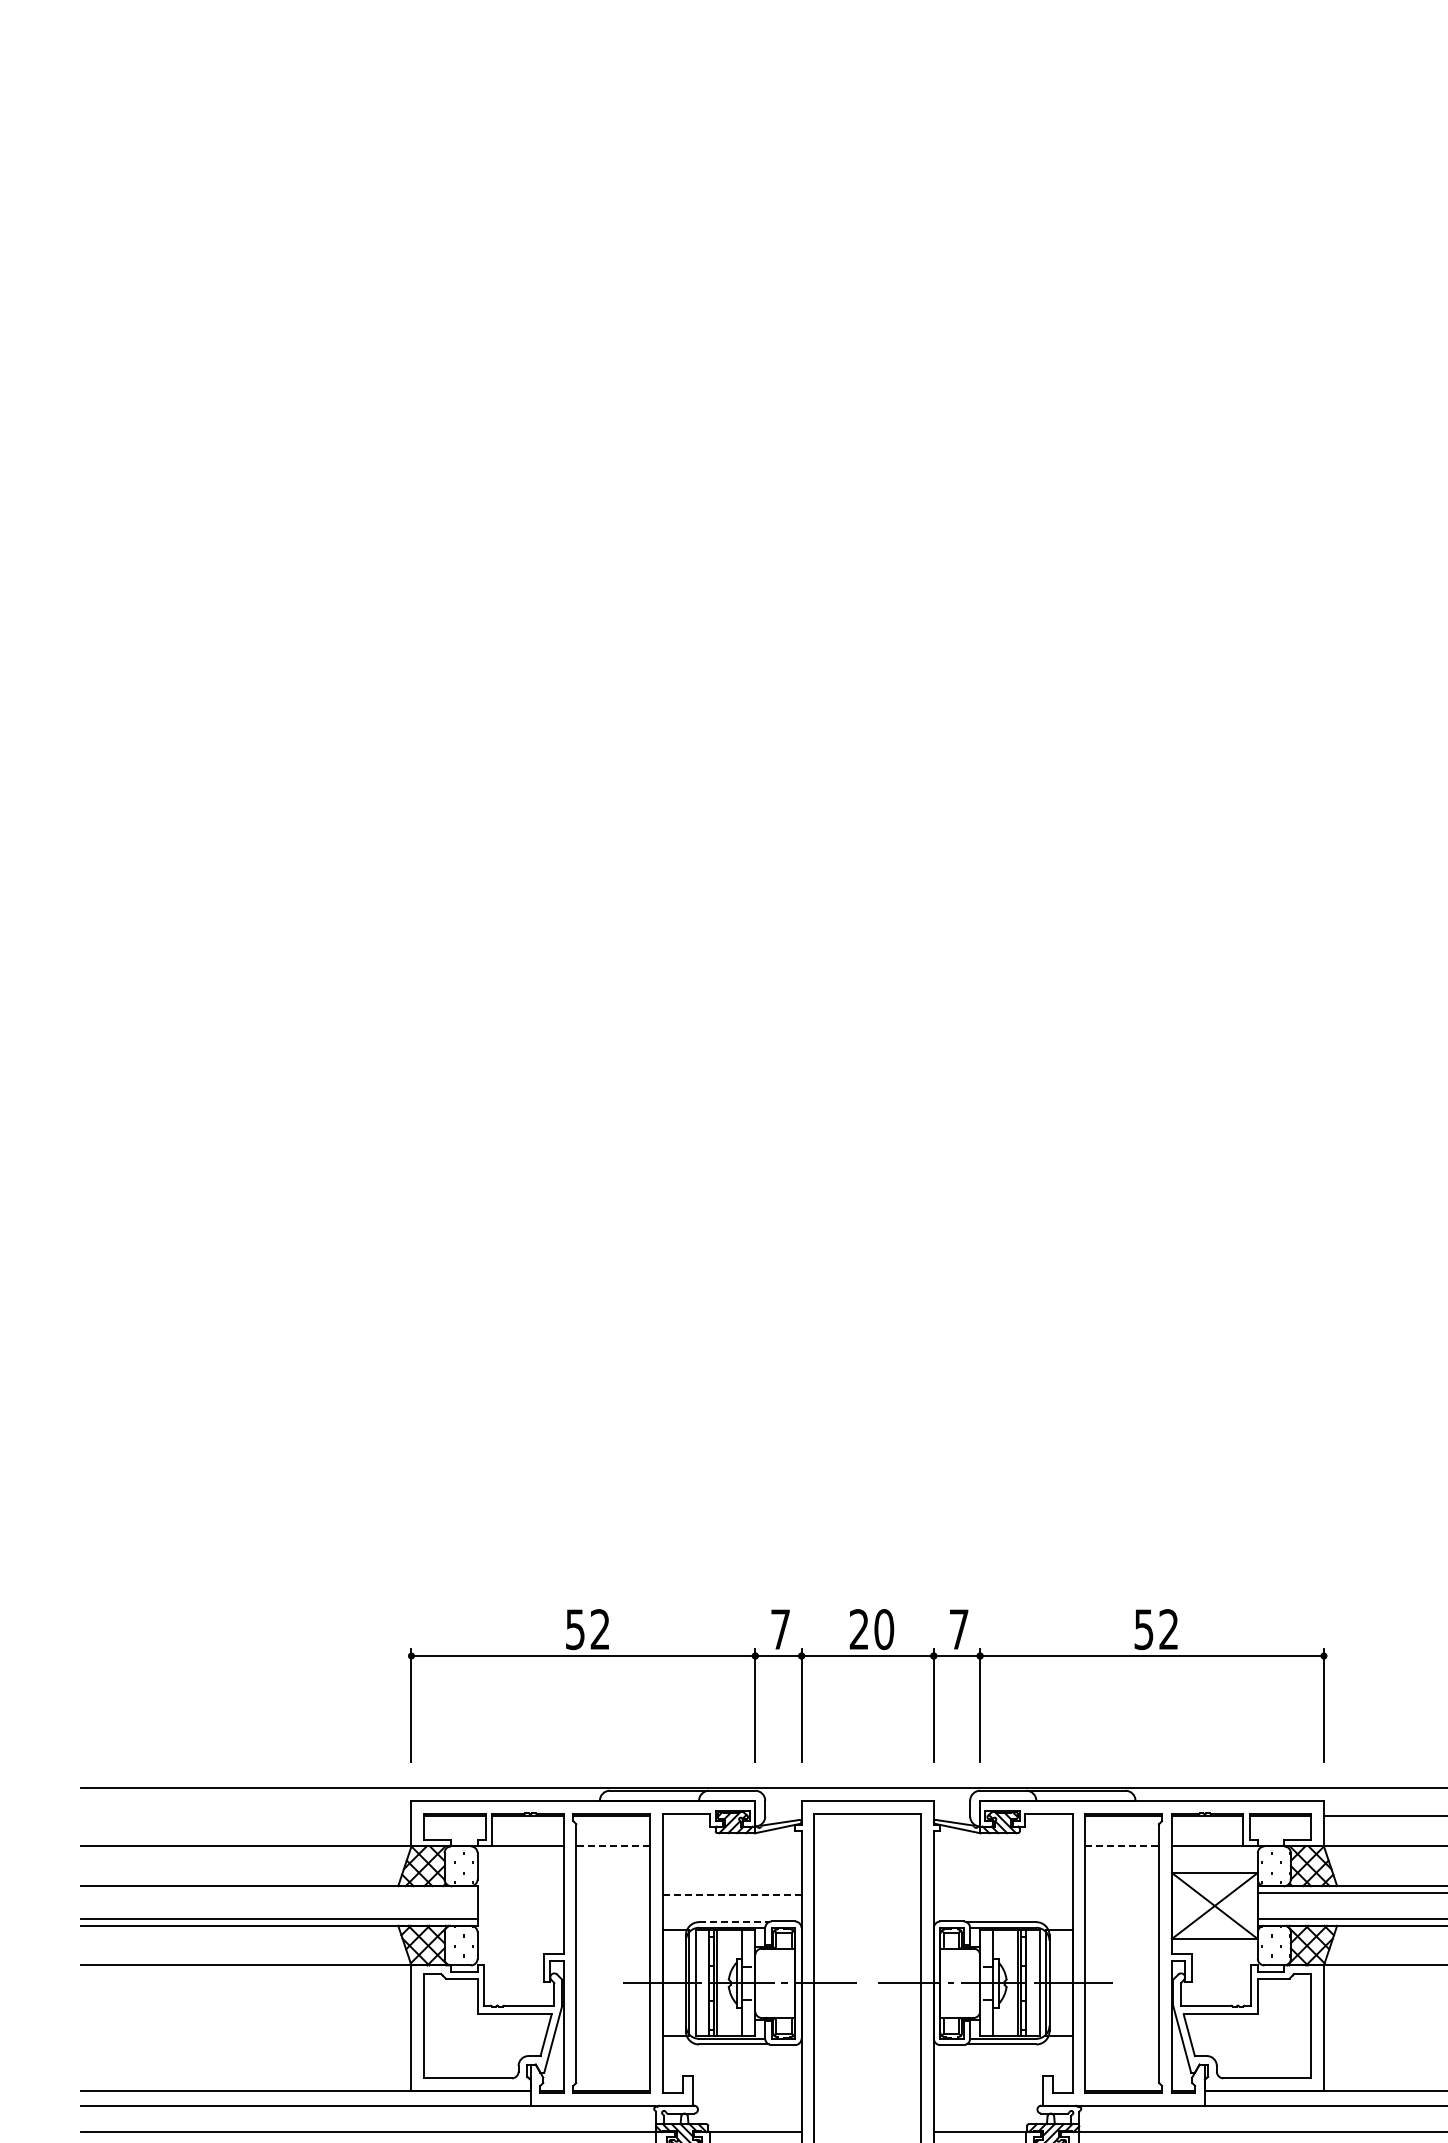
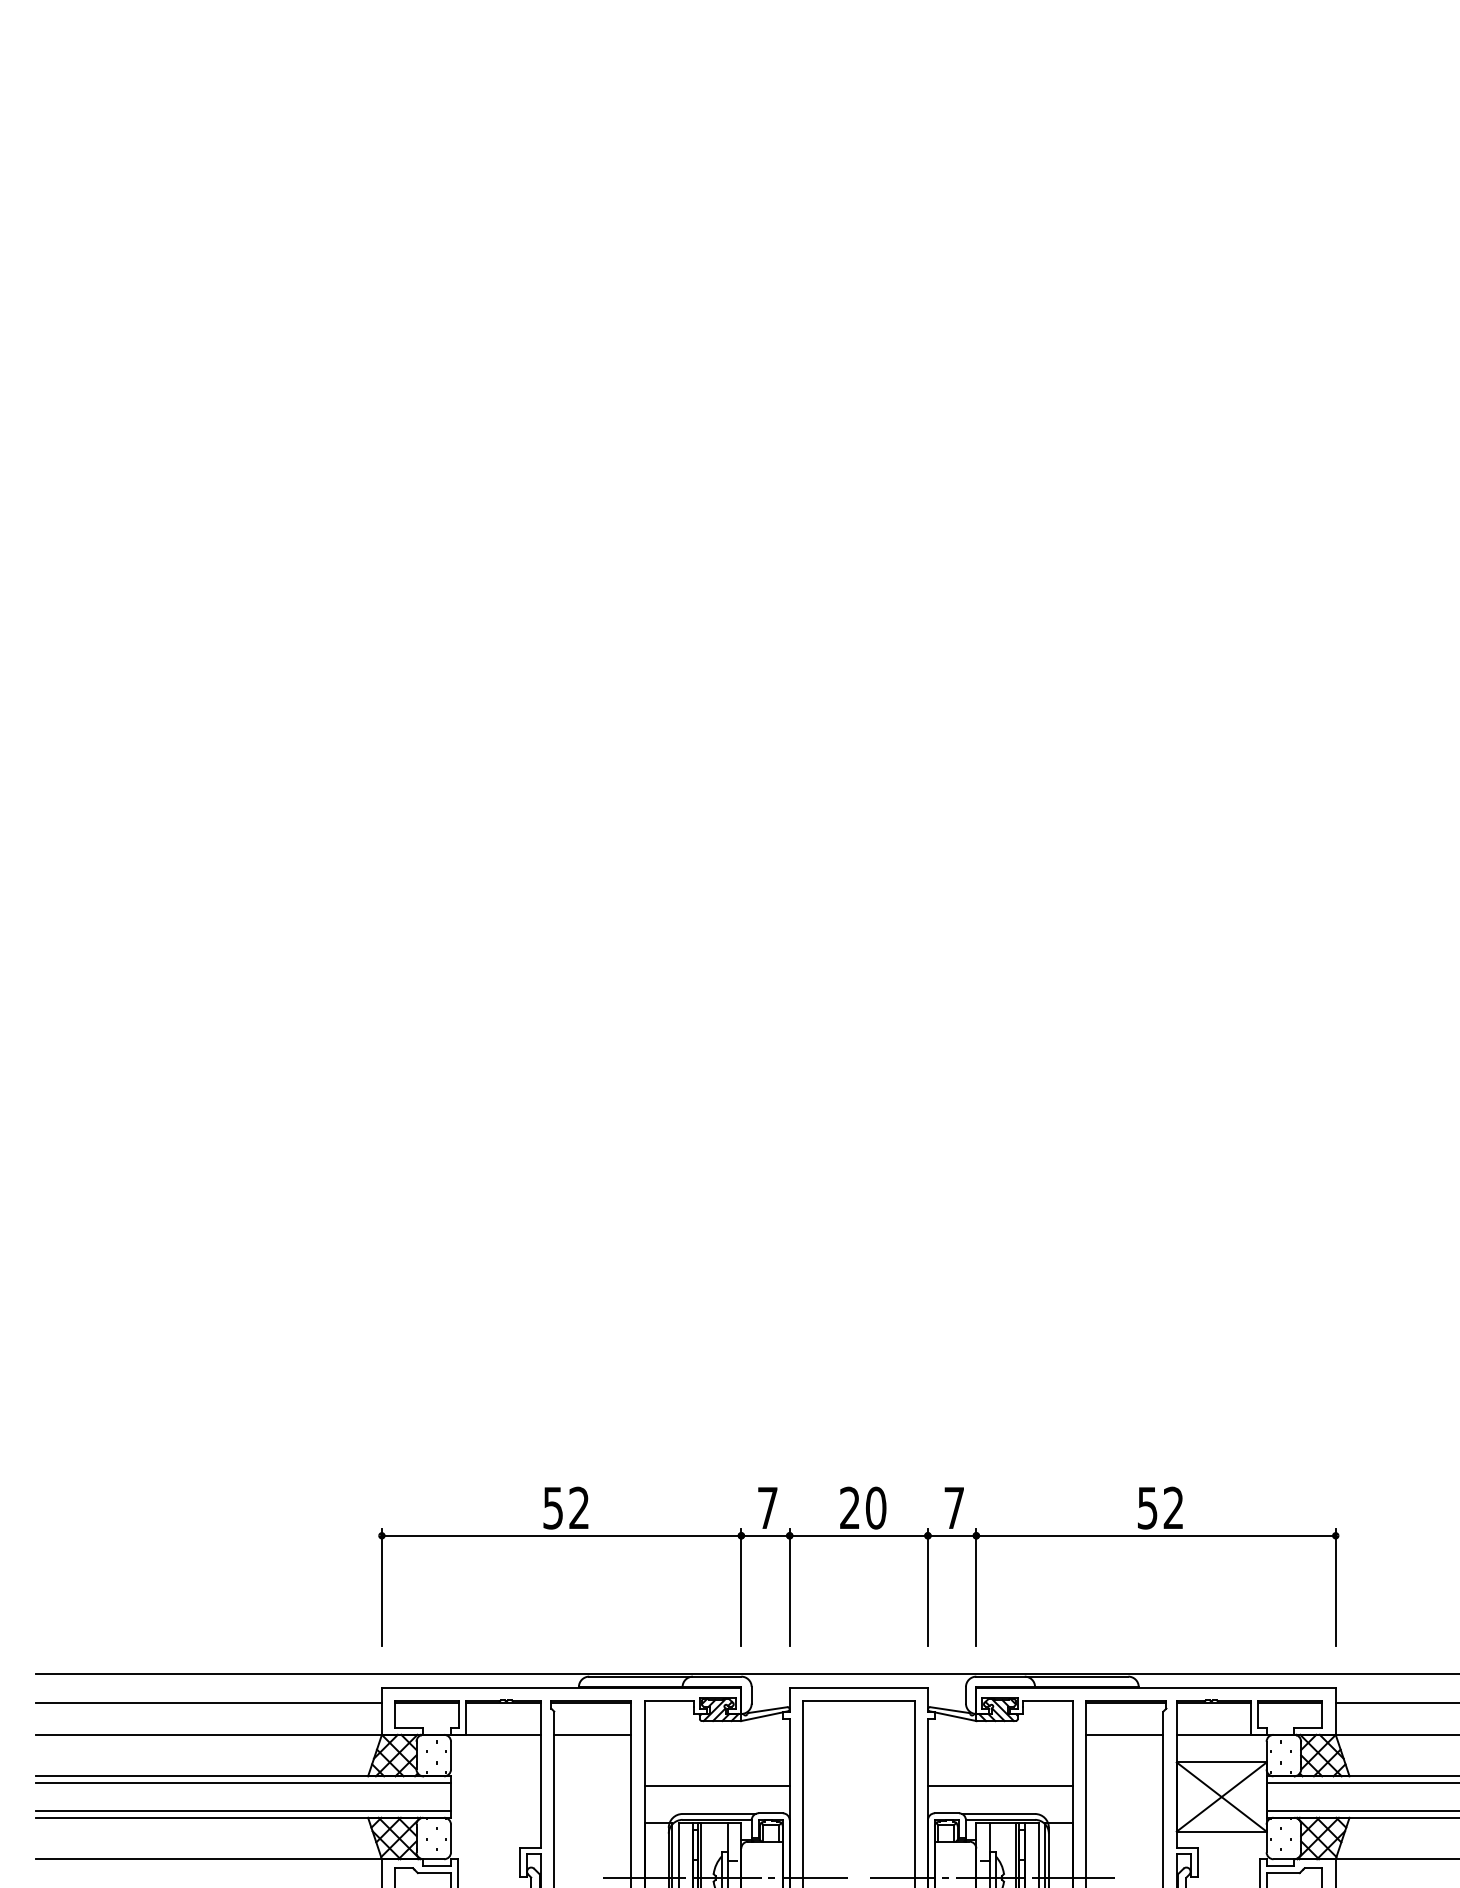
line: (245, 1816) -> (208, 1703), added
line: (613, 1846) -> (593, 1734), dashed -> solid
line: (1122, 1846) -> (1125, 1734), dashed -> solid
line: (278, 1892) -> (242, 1782), added
line: (731, 1895) -> (716, 1786), dashed -> solid
line: (1002, 1895) -> (999, 1786), added
line: (734, 1922) -> (719, 1814), dashed -> solid

